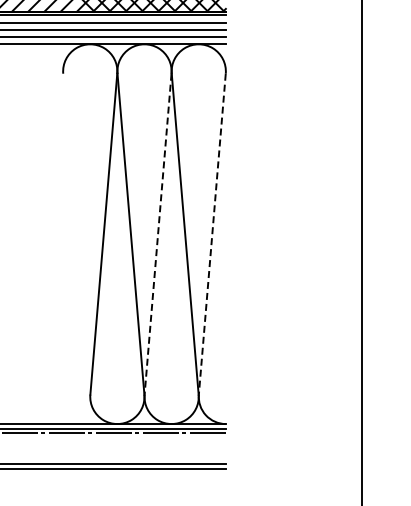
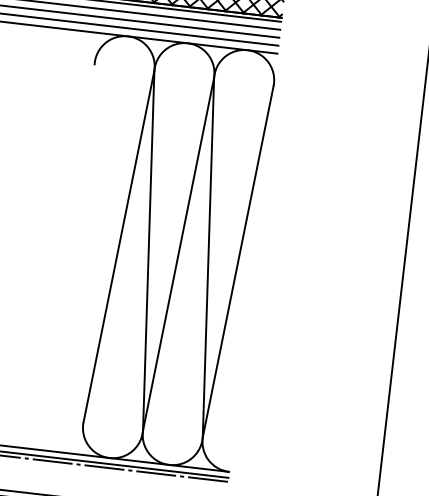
line: (158, 234) -> (179, 254), dashed -> solid
line: (212, 234) -> (238, 261), dashed -> solid

